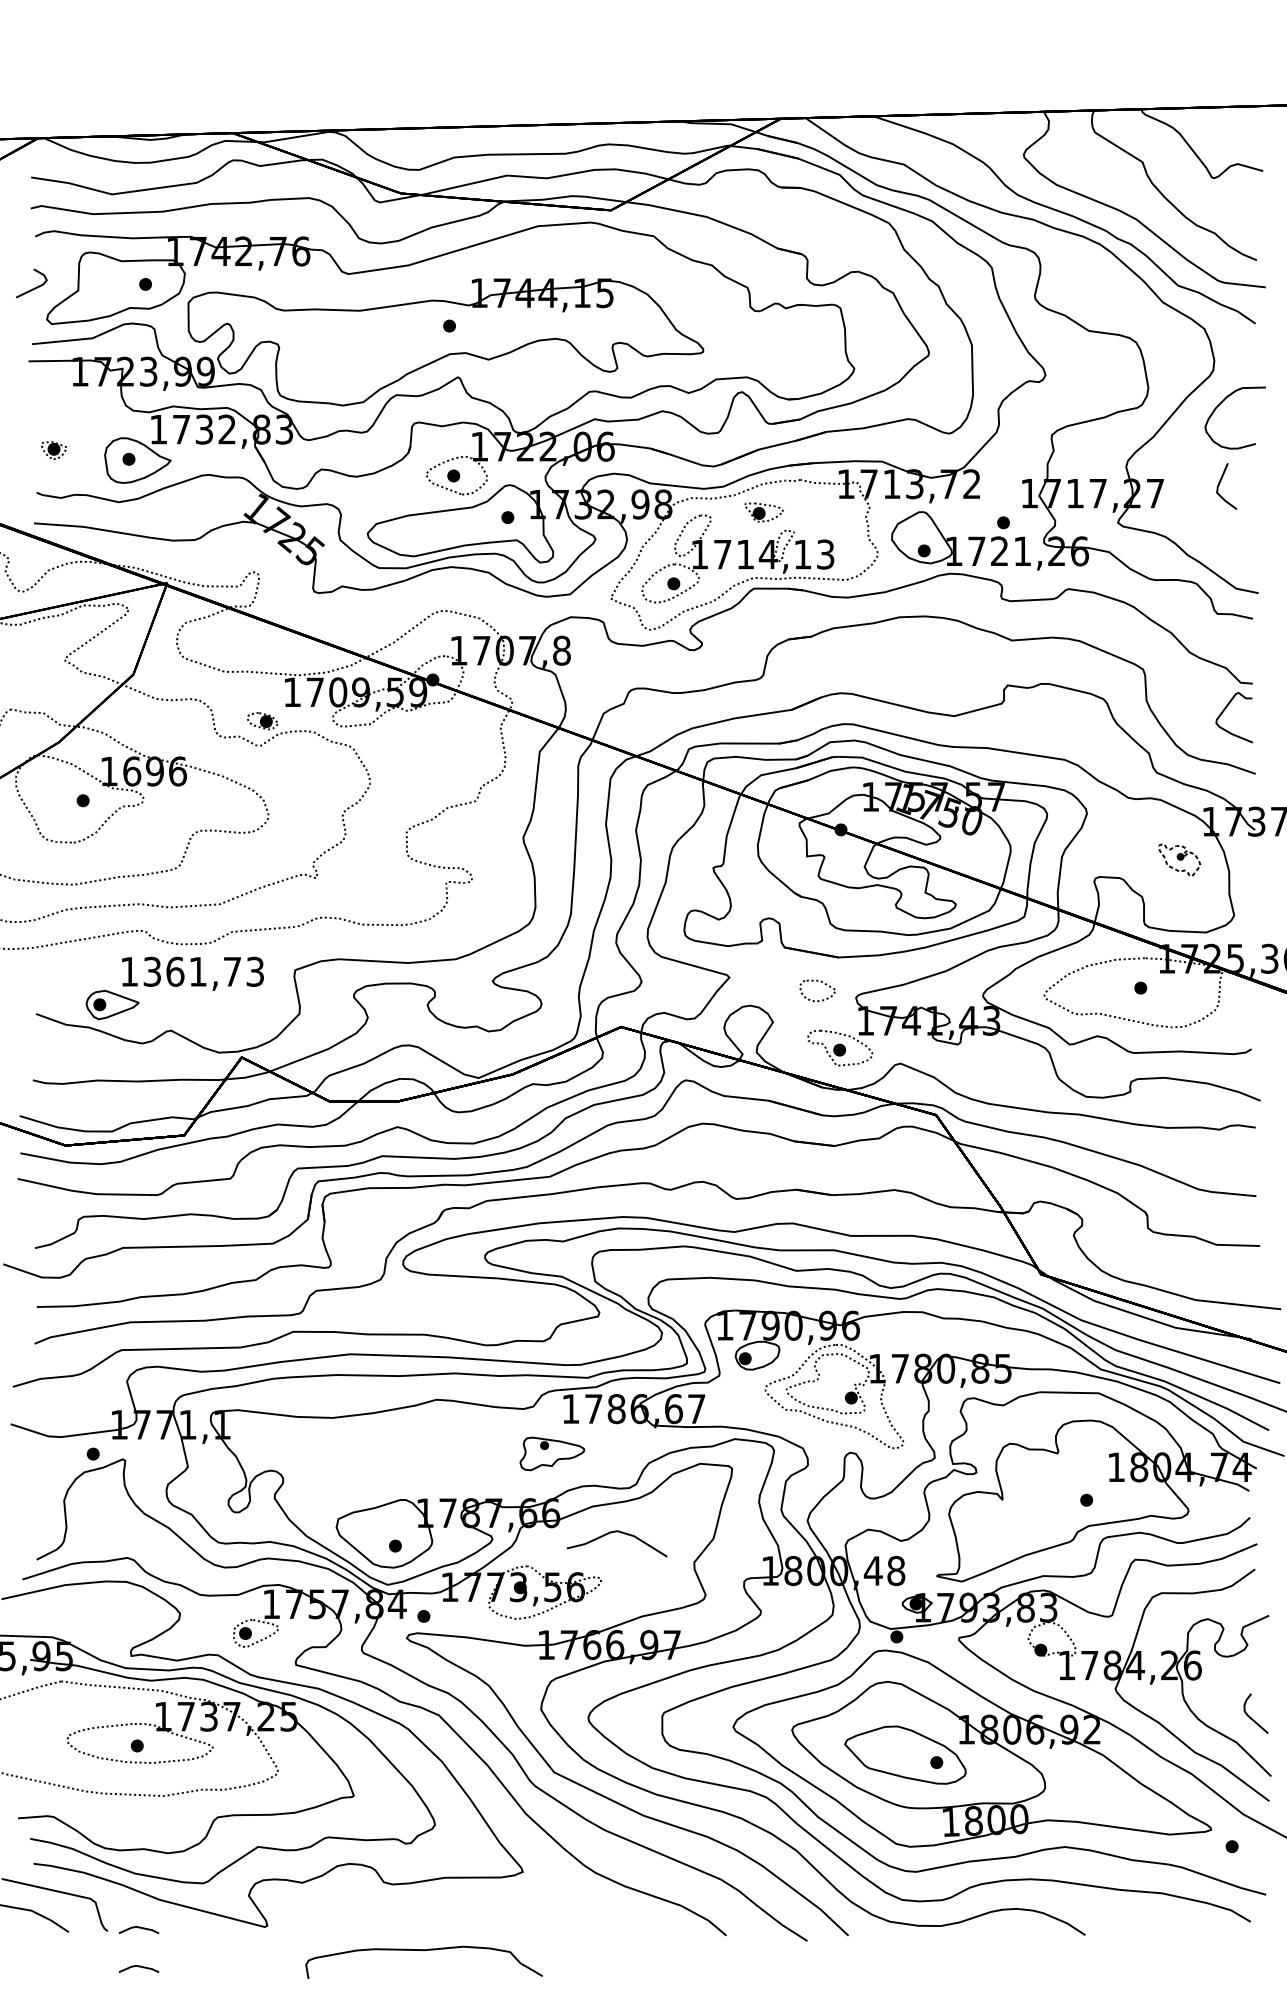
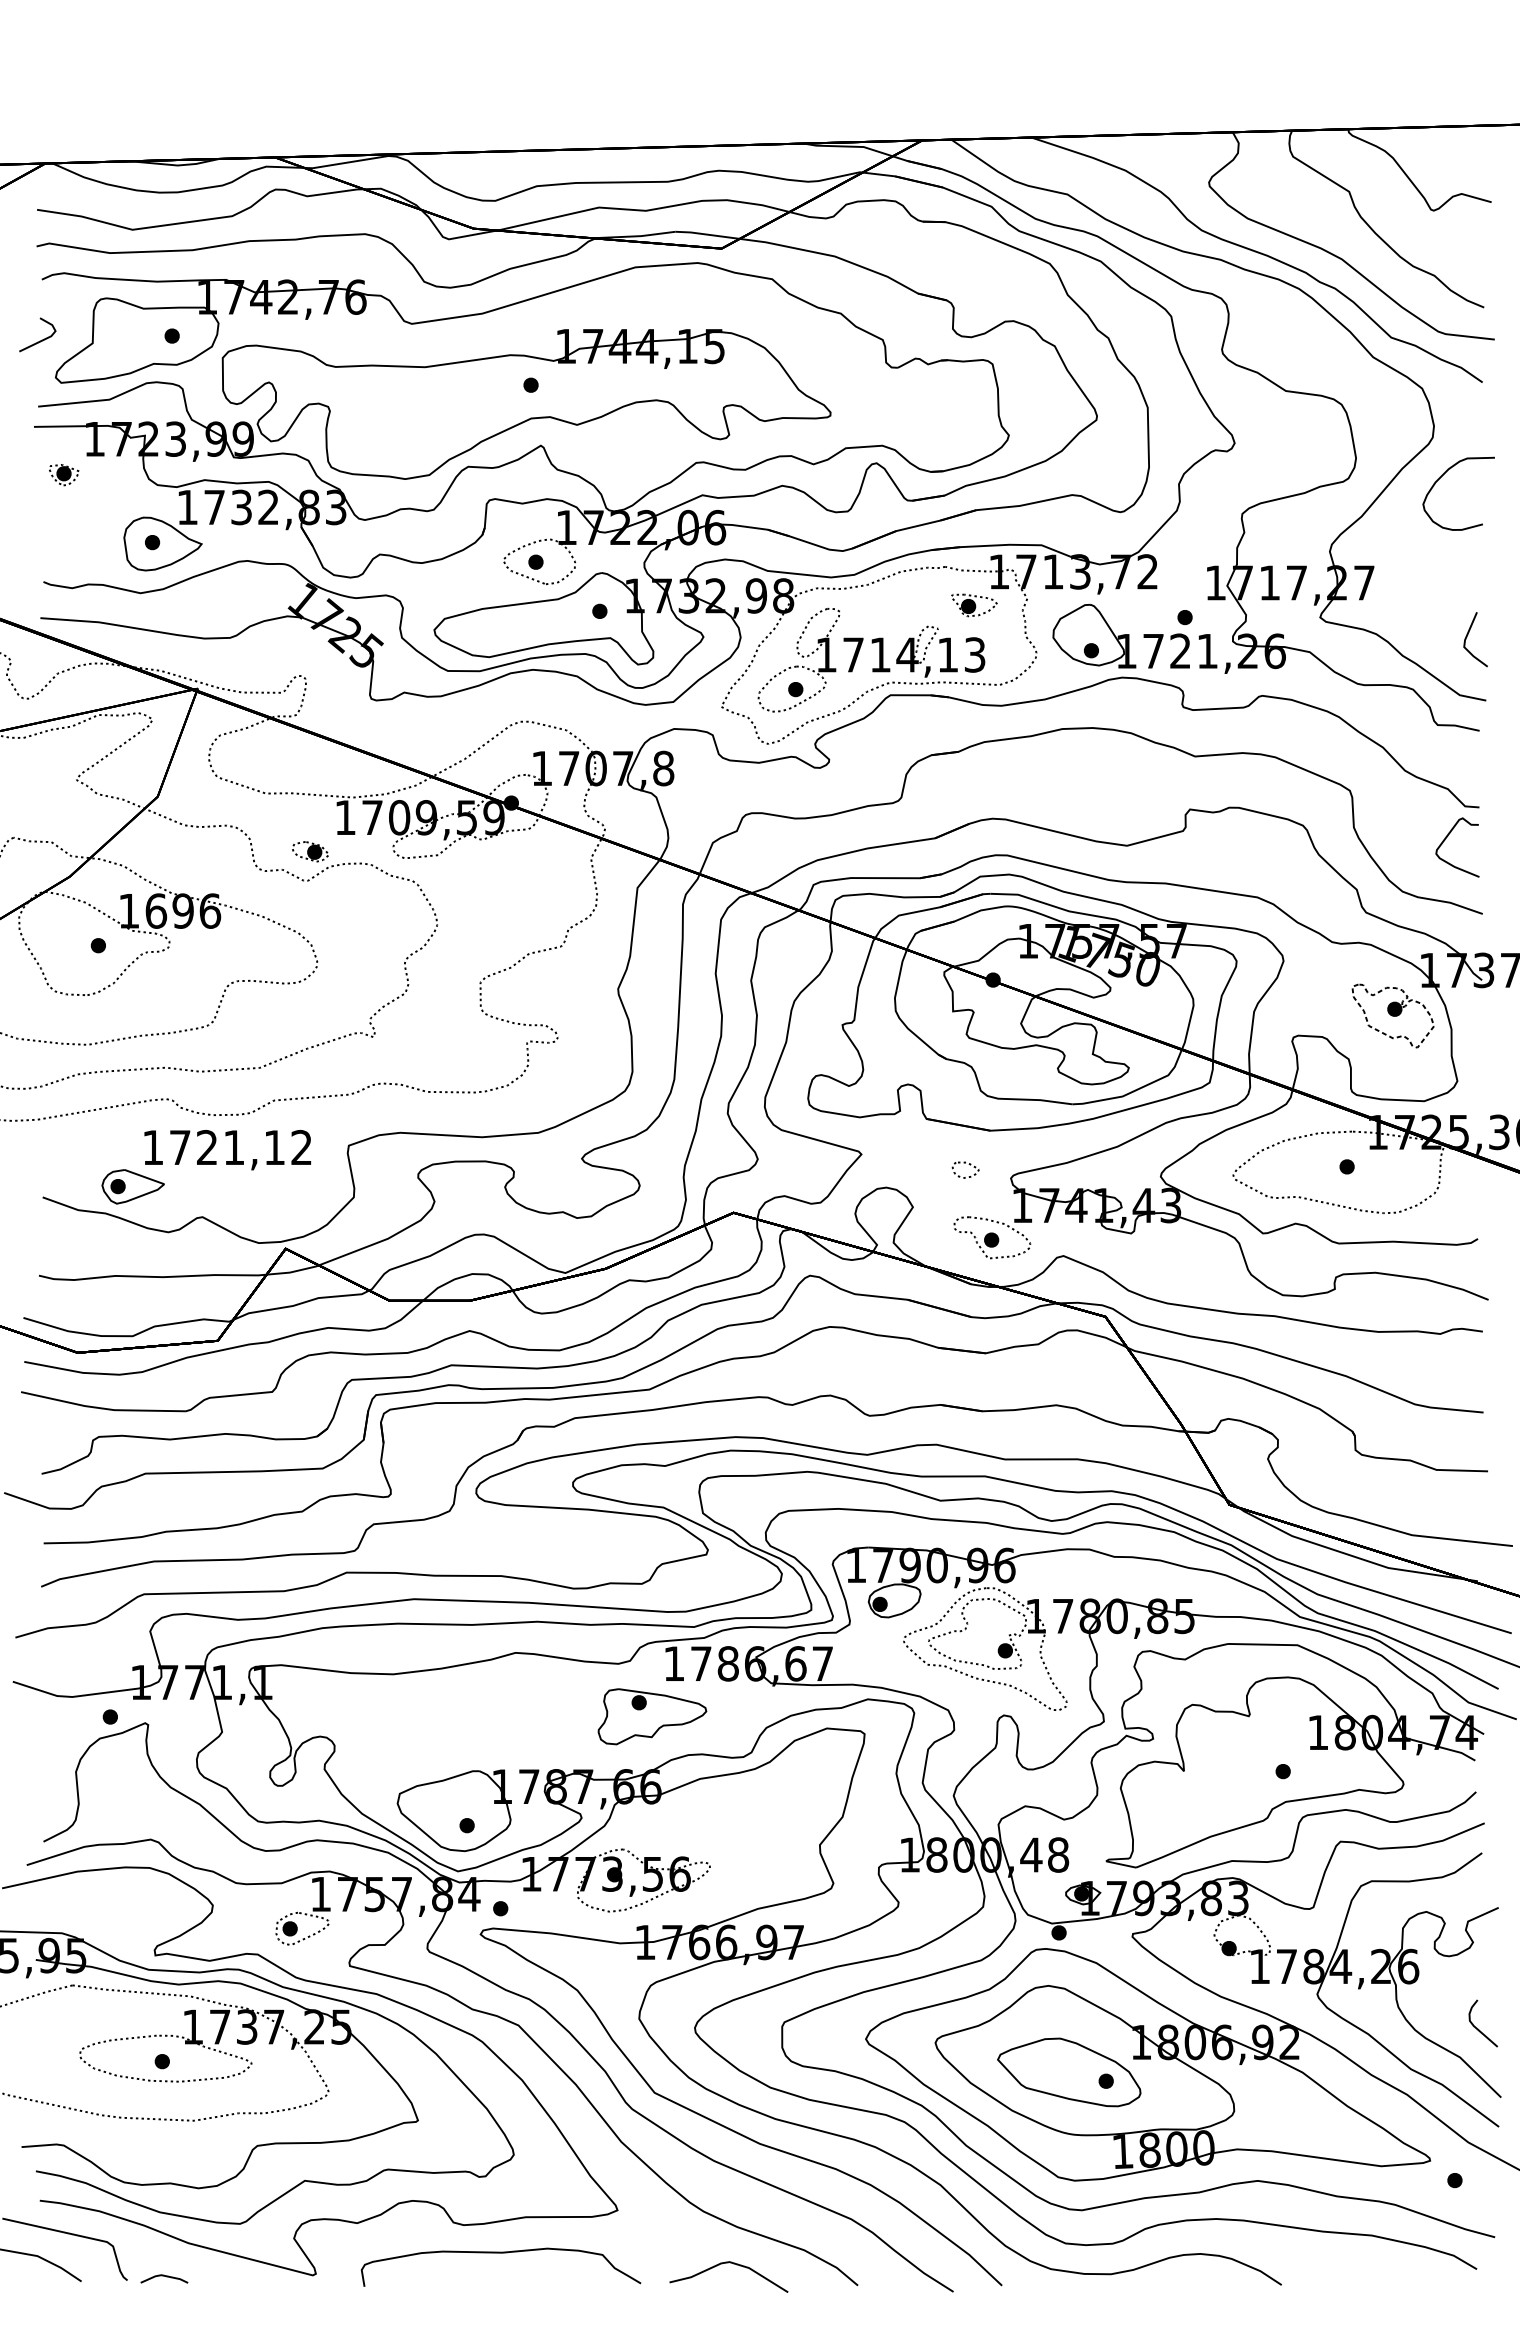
part: (54, 450) -> (64, 475), moved
line: (1219, 484) -> (1467, 637), moved
part: (764, 512) -> (974, 605), moved
part: (1179, 859) -> (1392, 1015), size x1.67
text: (203, 971) -> (240, 1147), 1361,73 -> 1721,12
part: (817, 990) -> (965, 1169), size x0.62
part: (552, 1453) -> (652, 1716), size x1.43
curve: (616, 1532) -> (728, 2263), moved
curve: (423, 1950) -> (500, 2253), moved
line: (139, 1966) -> (164, 2322), removed

